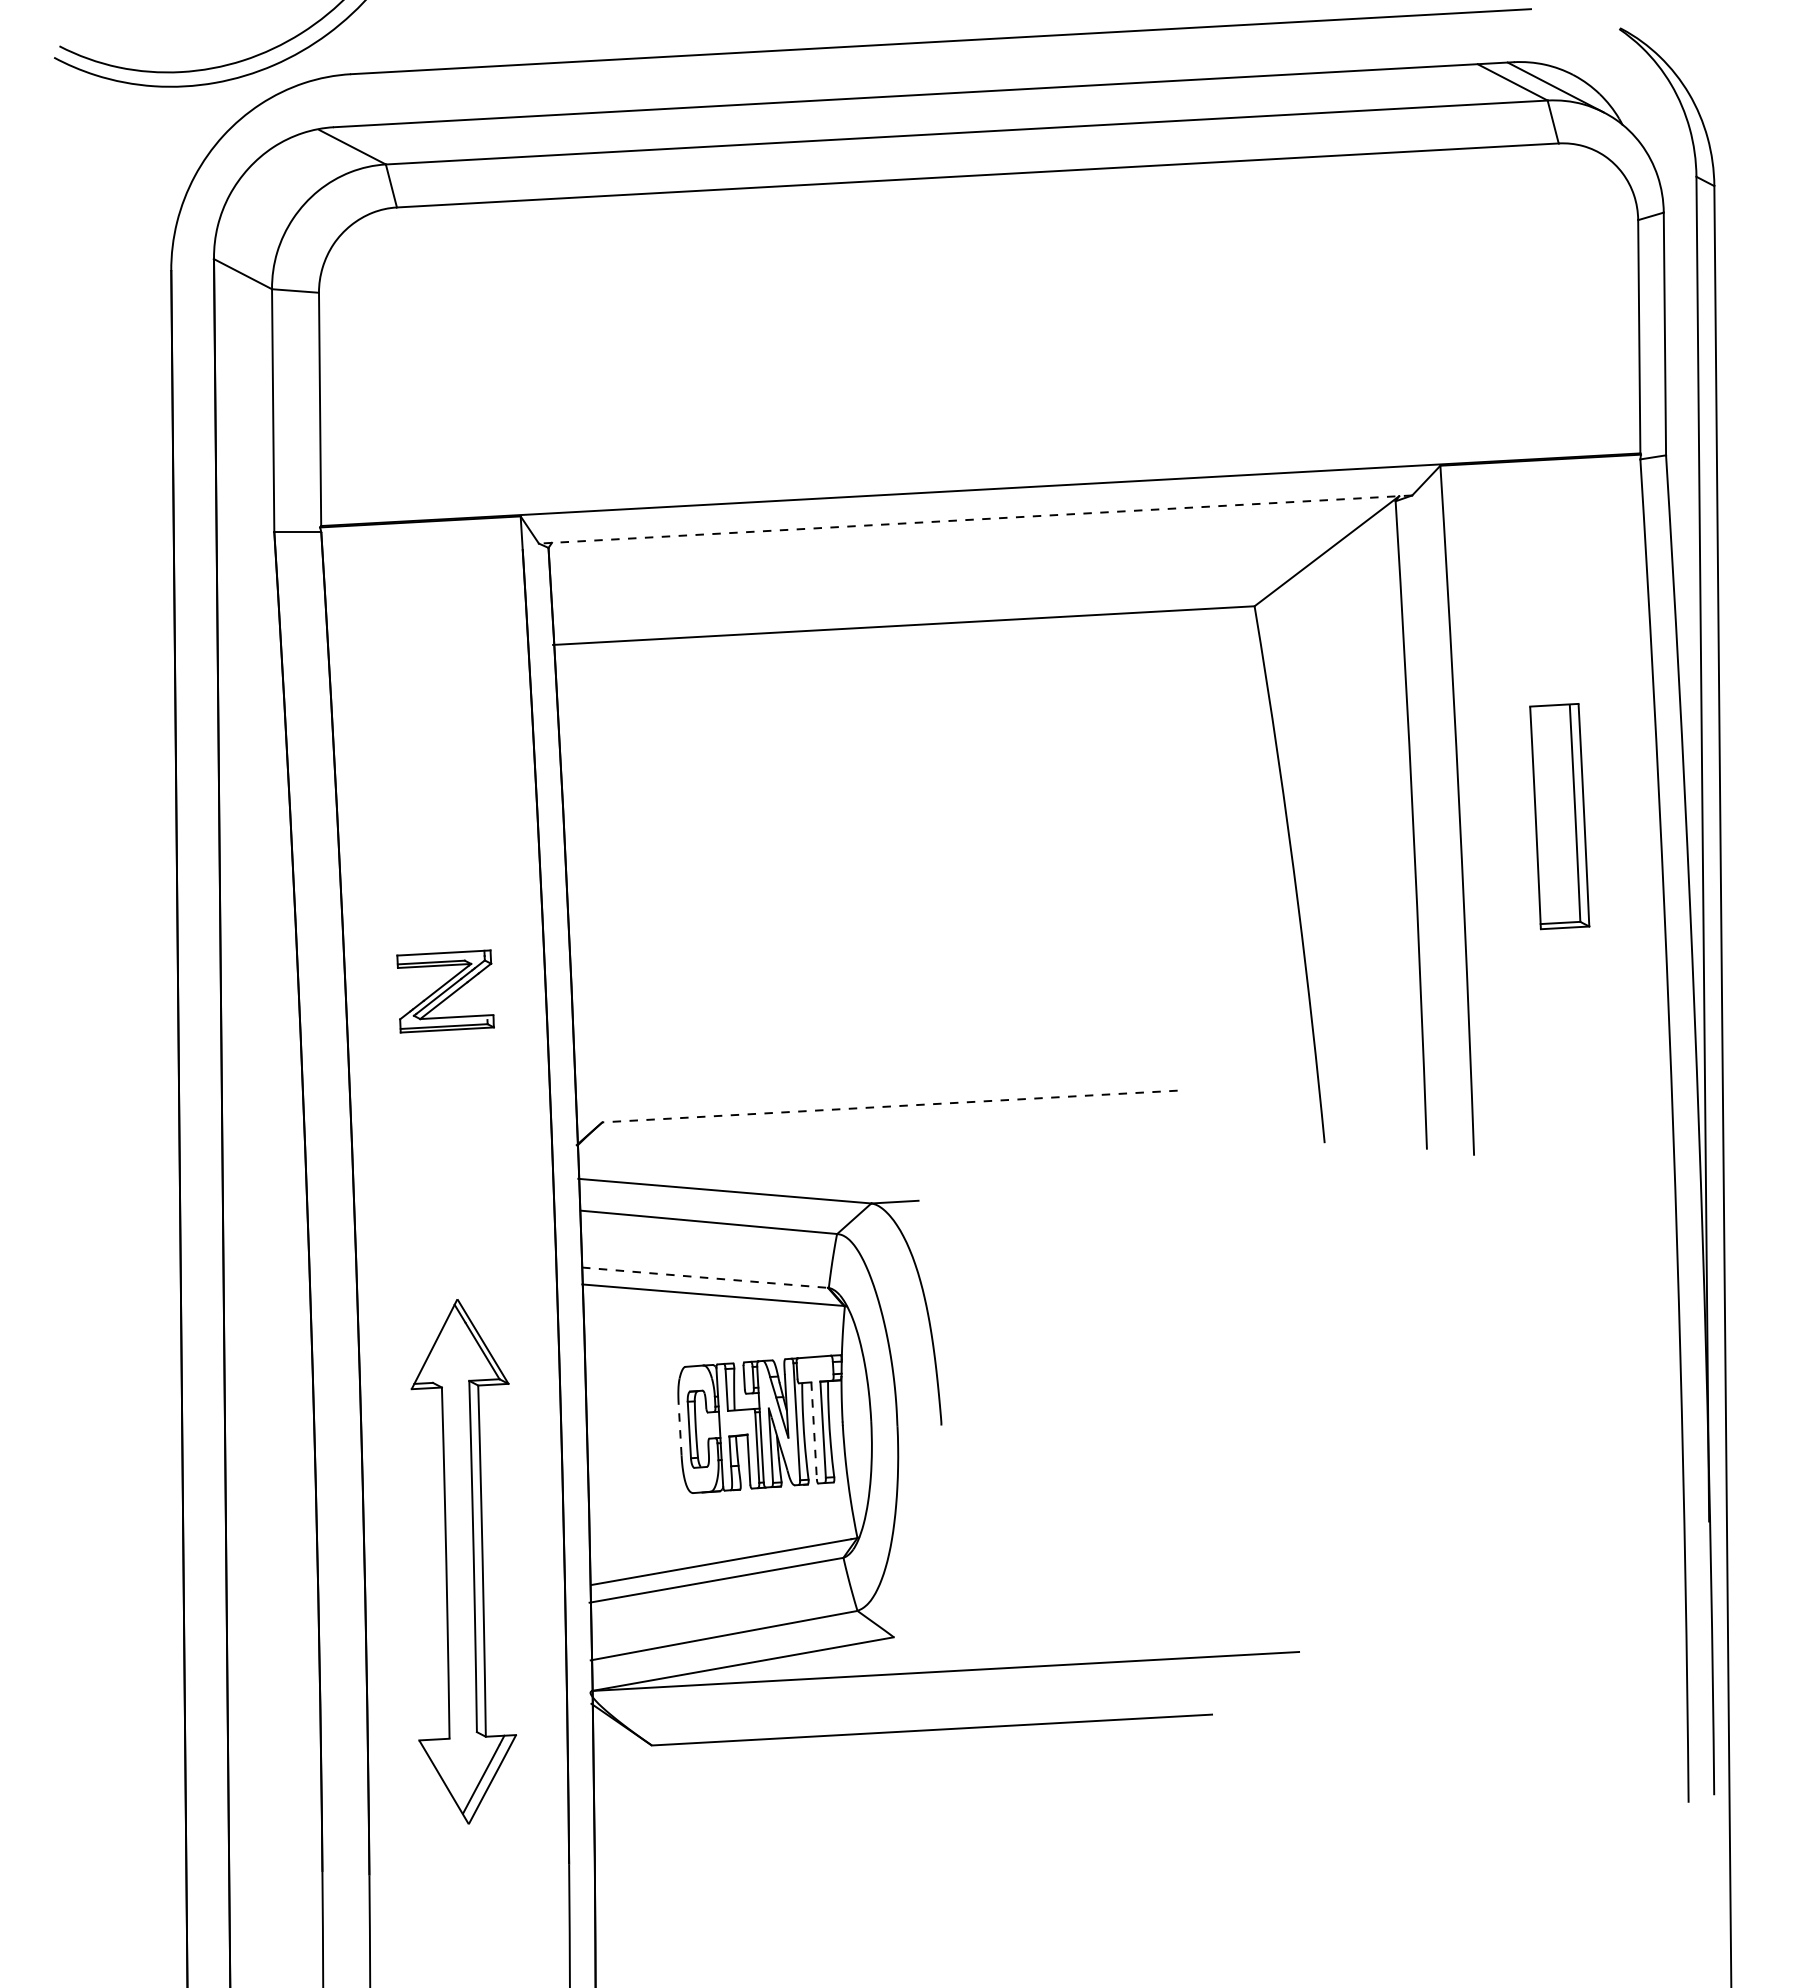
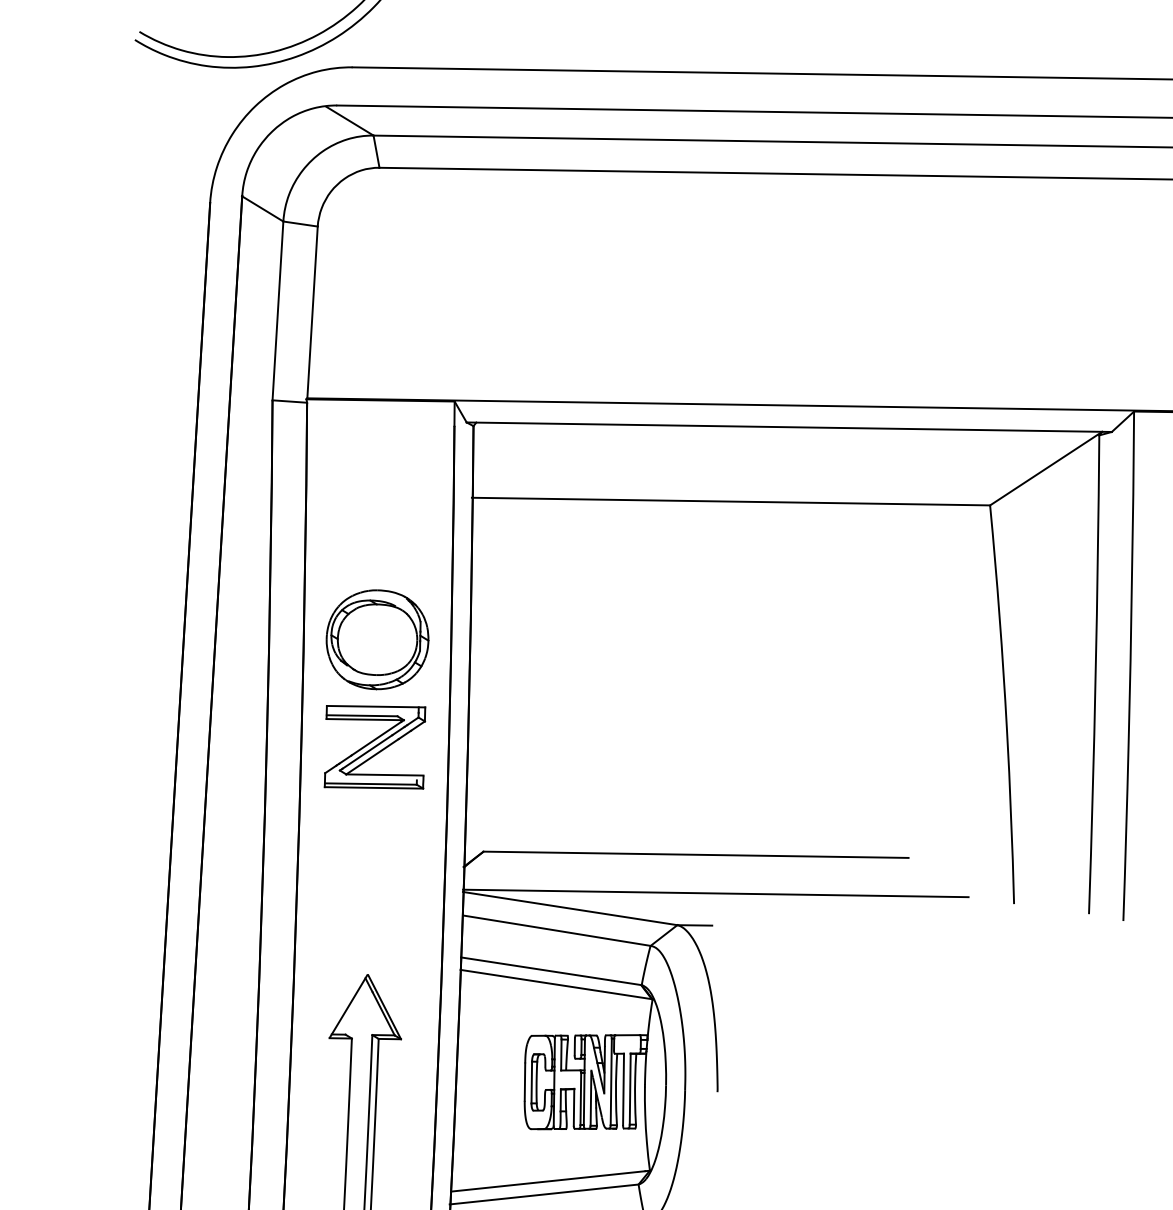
line: (975, 519) -> (789, 427), dashed -> solid
part: (438, 845) -> (377, 639), added
part: (445, 991) -> (374, 747), size x1.43
line: (889, 1106) -> (695, 854), dashed -> solid
line: (920, 1156) -> (715, 893), added
line: (705, 1277) -> (551, 971), dashed -> solid
line: (680, 1429) -> (525, 1081), dashed -> solid
line: (814, 1431) -> (623, 1090), dashed -> solid

